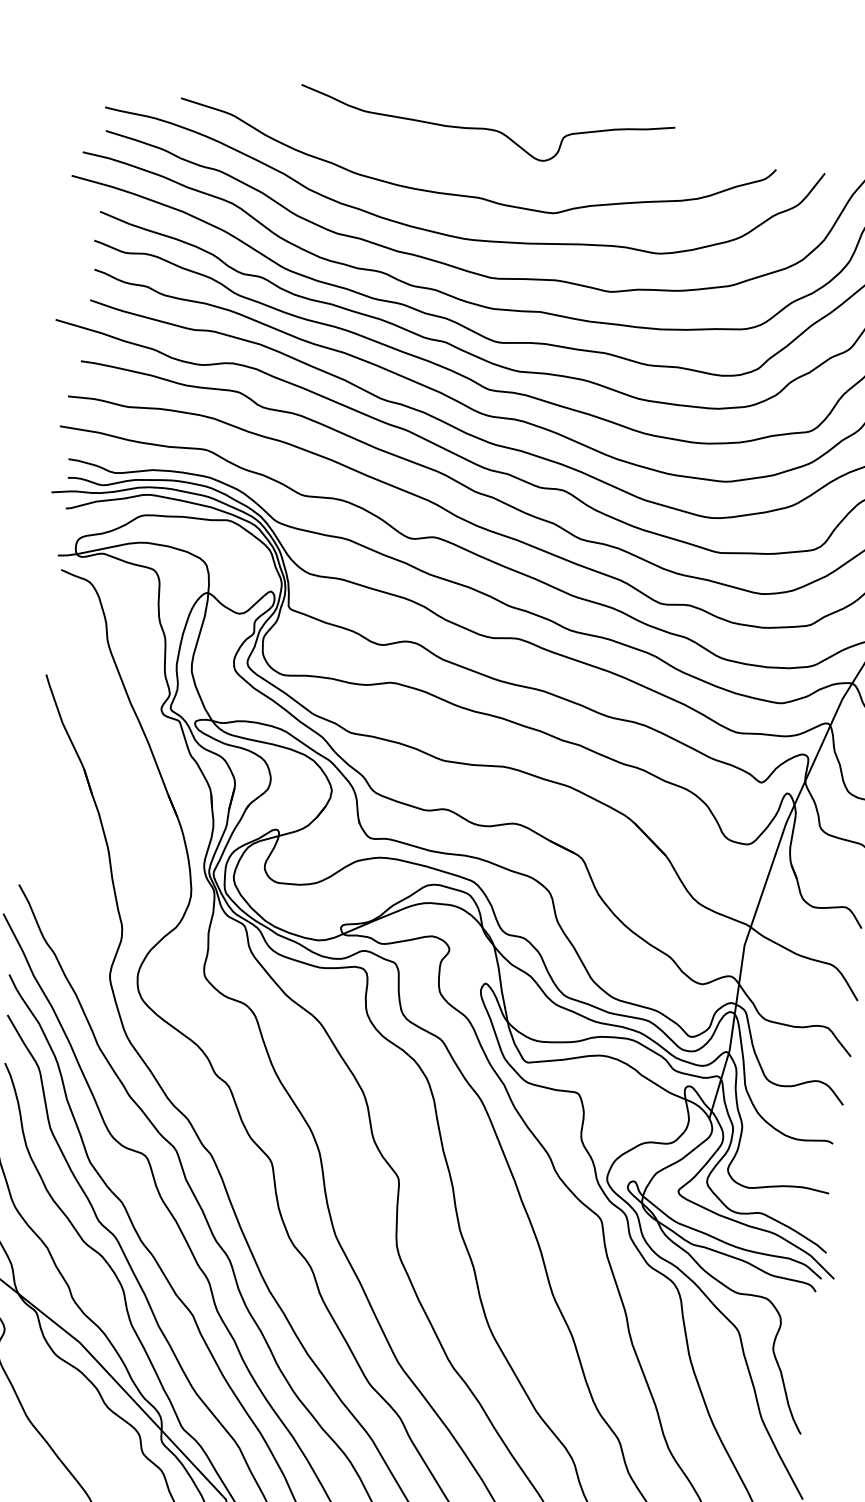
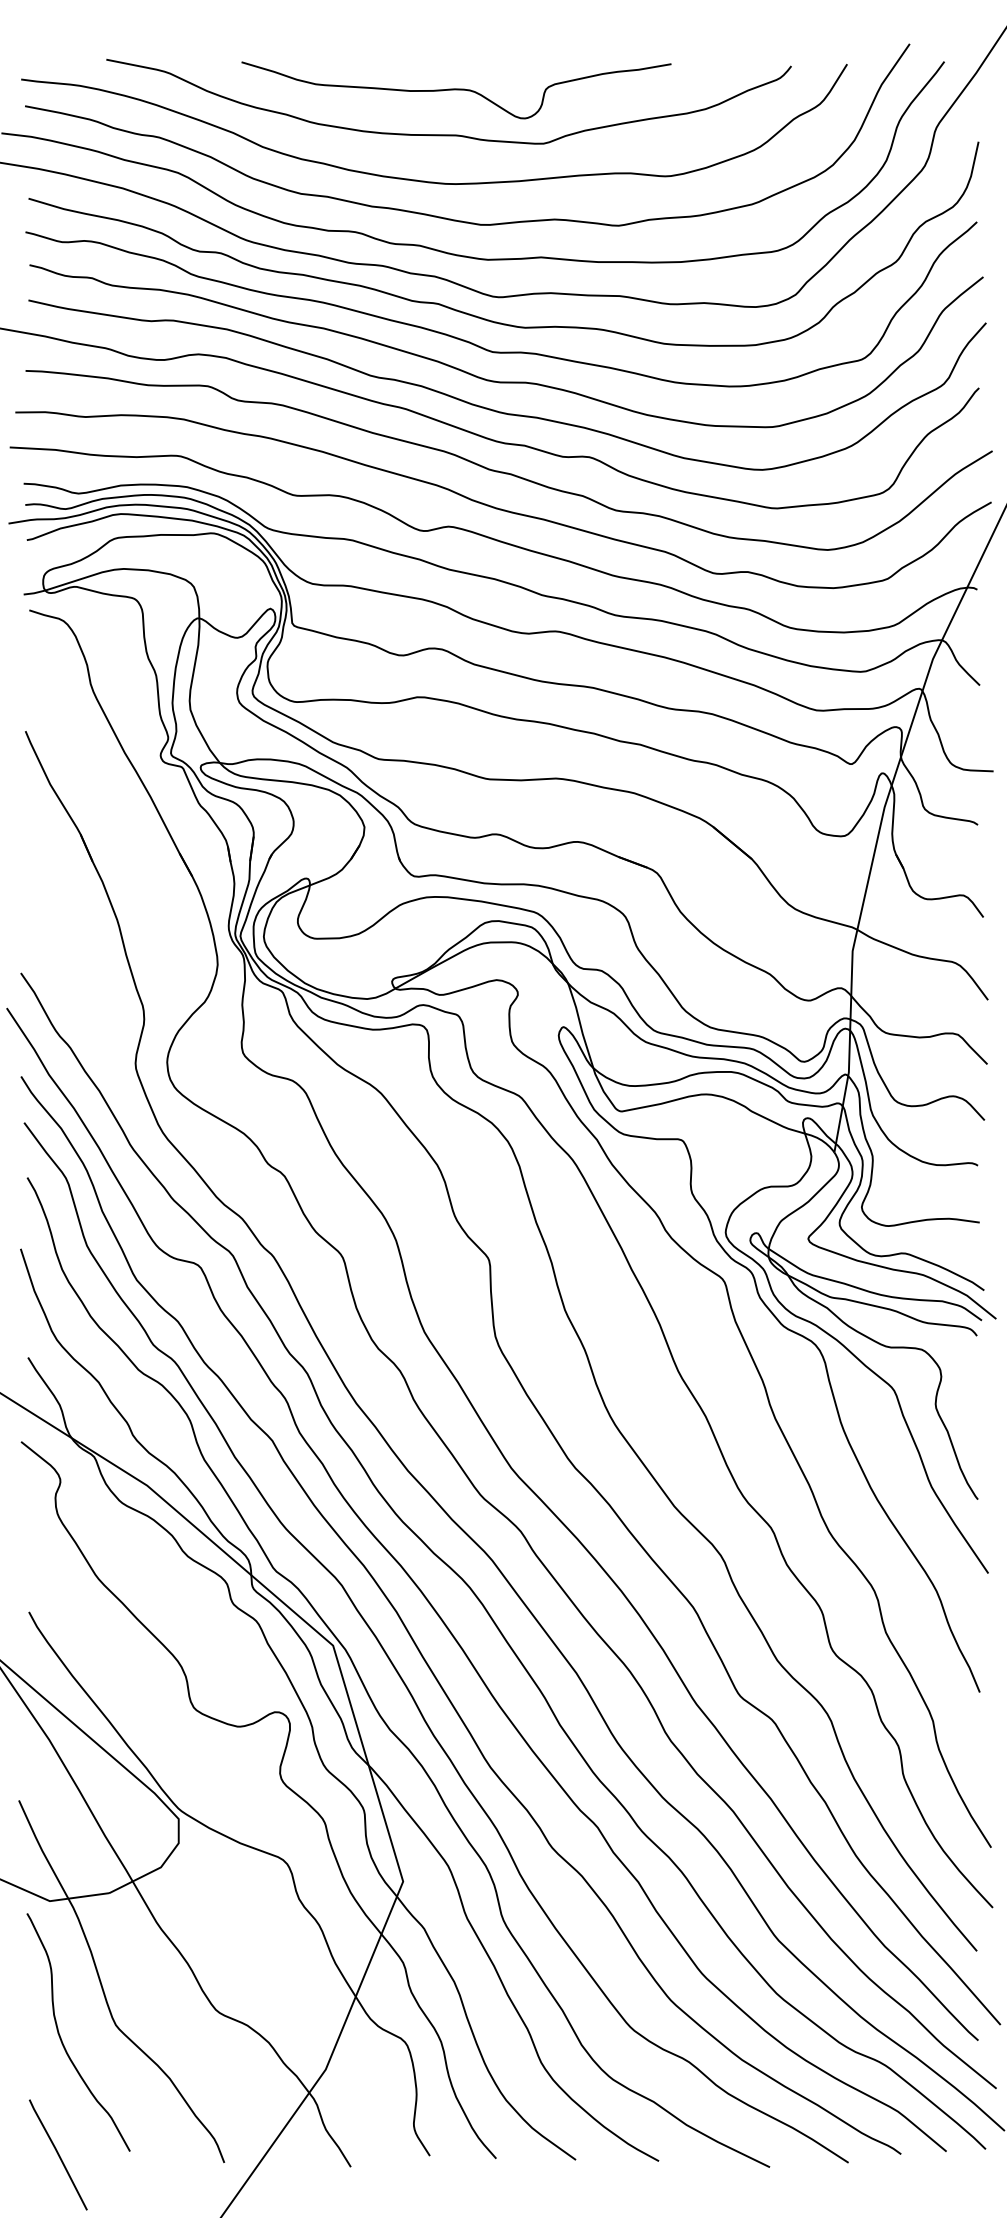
curve: (485, 129) -> (456, 90), moved

